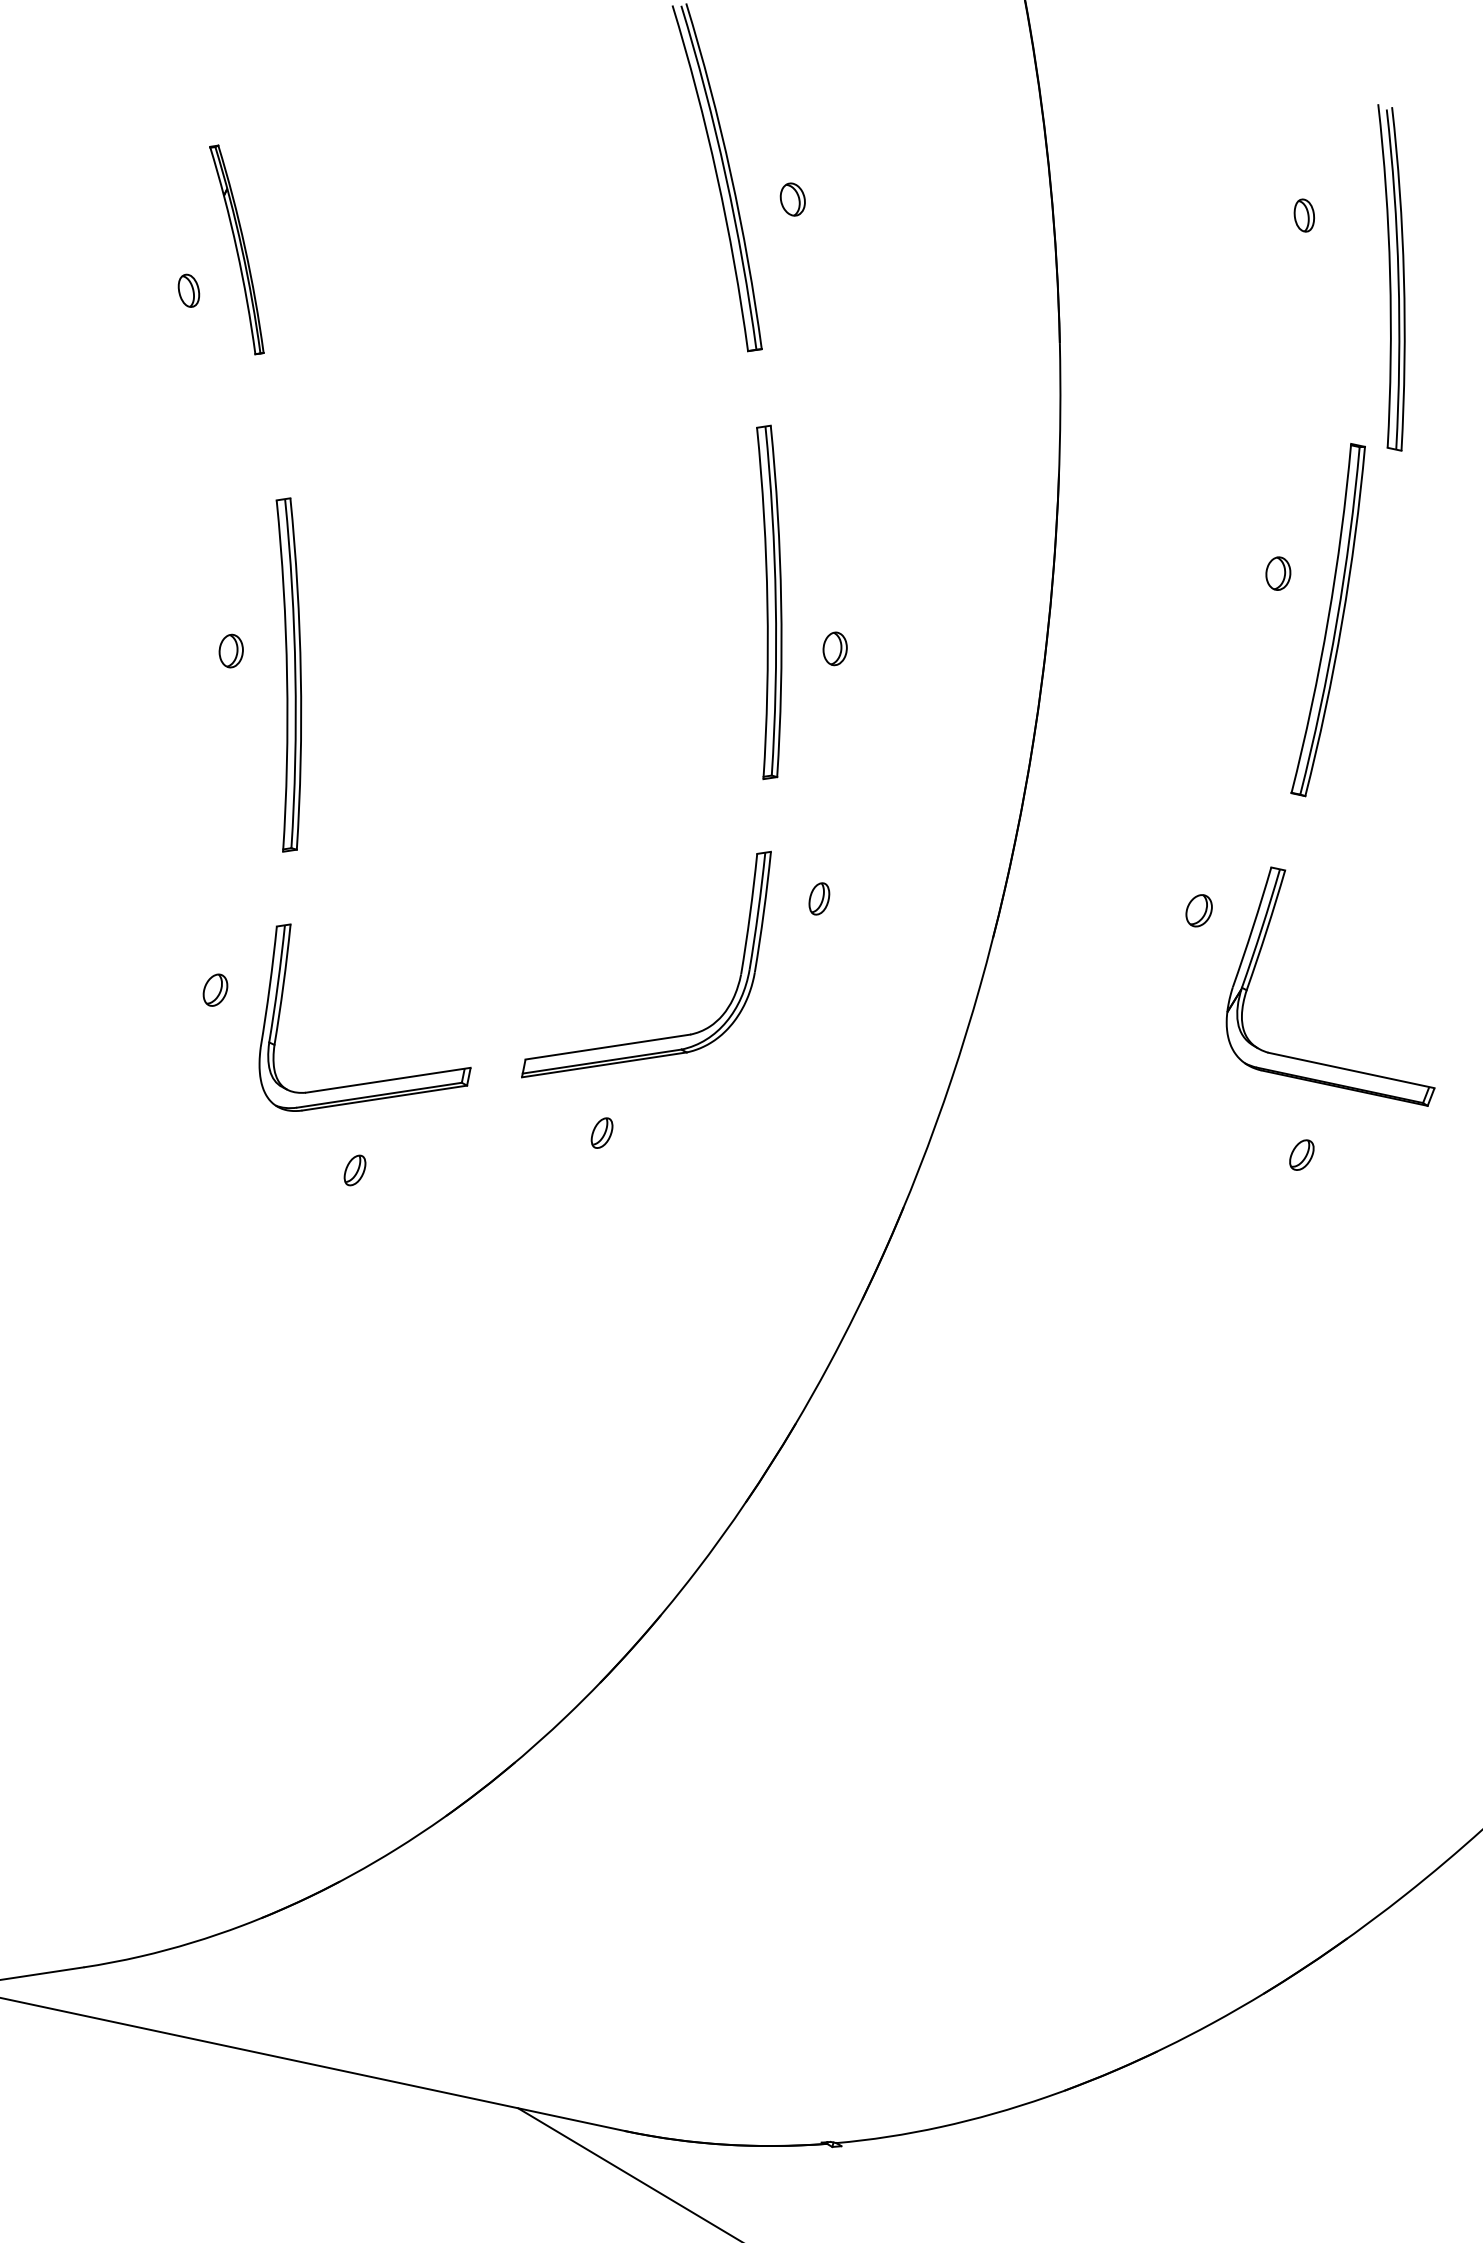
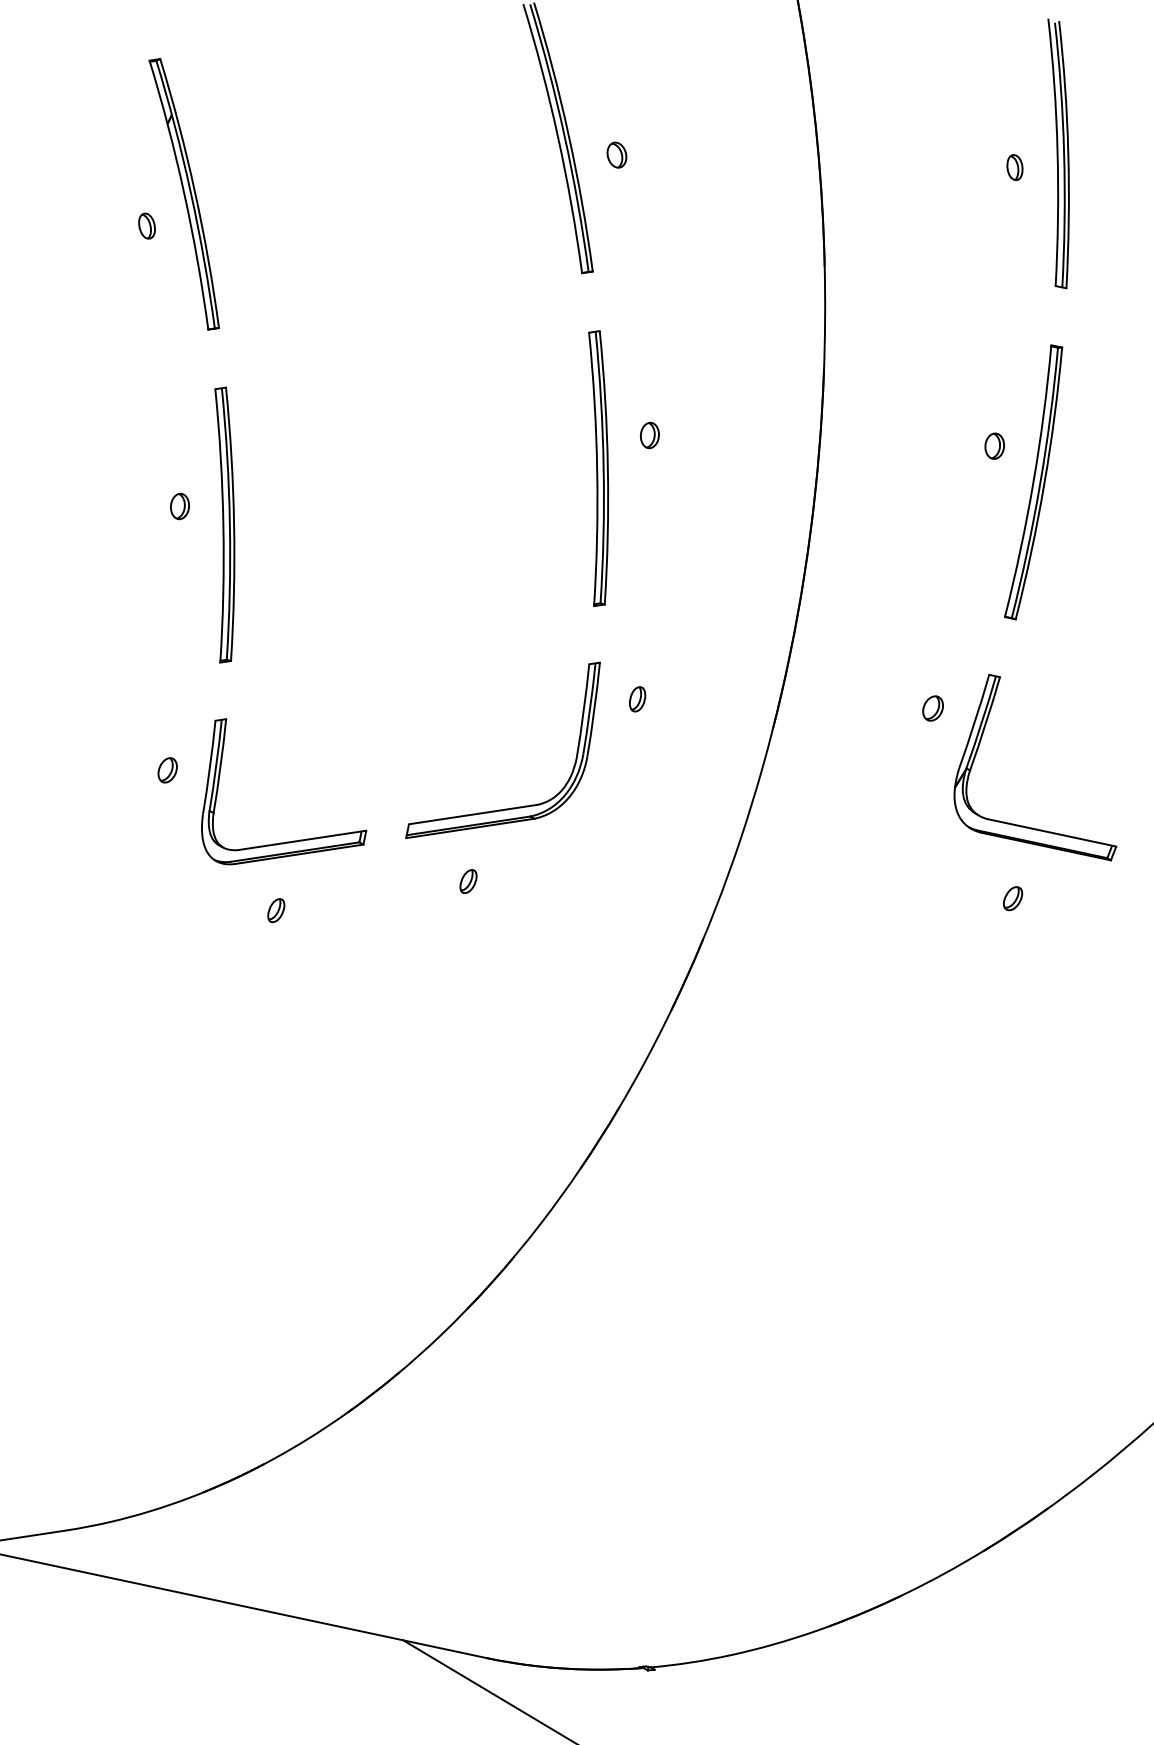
part: (236, 249) -> (184, 193), size x1.67
part: (1391, 277) -> (1058, 153), moved
part: (834, 648) -> (649, 435), moved

